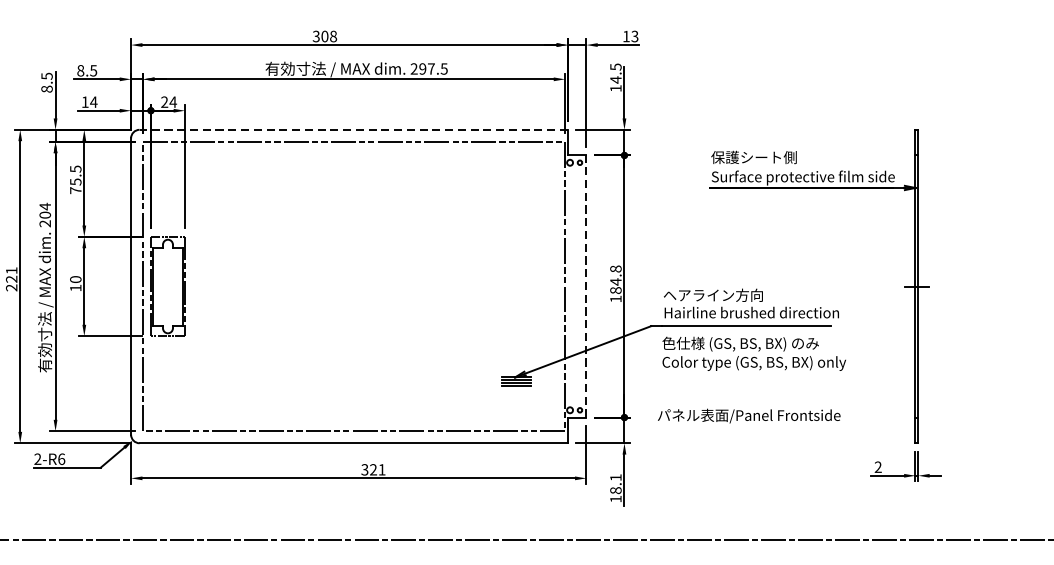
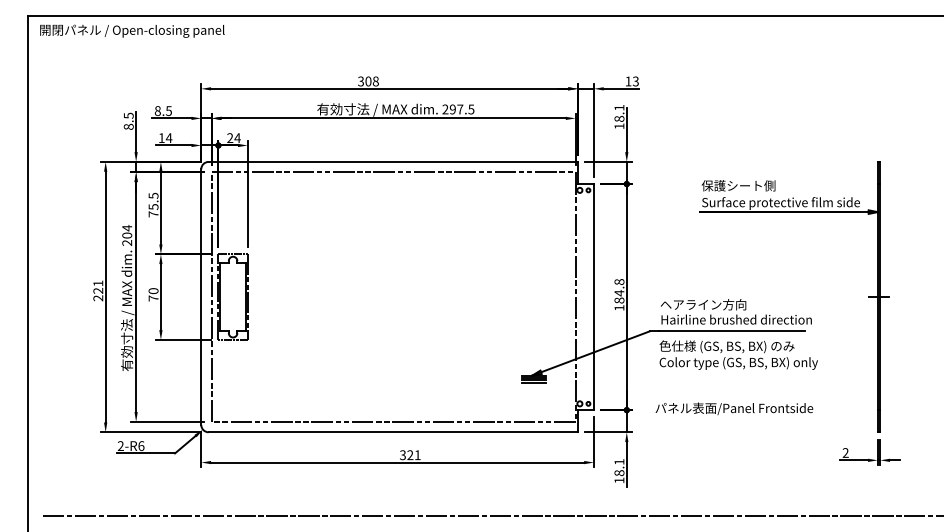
text: (615, 73) -> (619, 113), 14.5 -> 18.1
line: (353, 129) -> (393, 161), dashed -> solid
line: (585, 285) -> (593, 296), dashed -> solid
text: (75, 288) -> (153, 298), 10 -> 70

